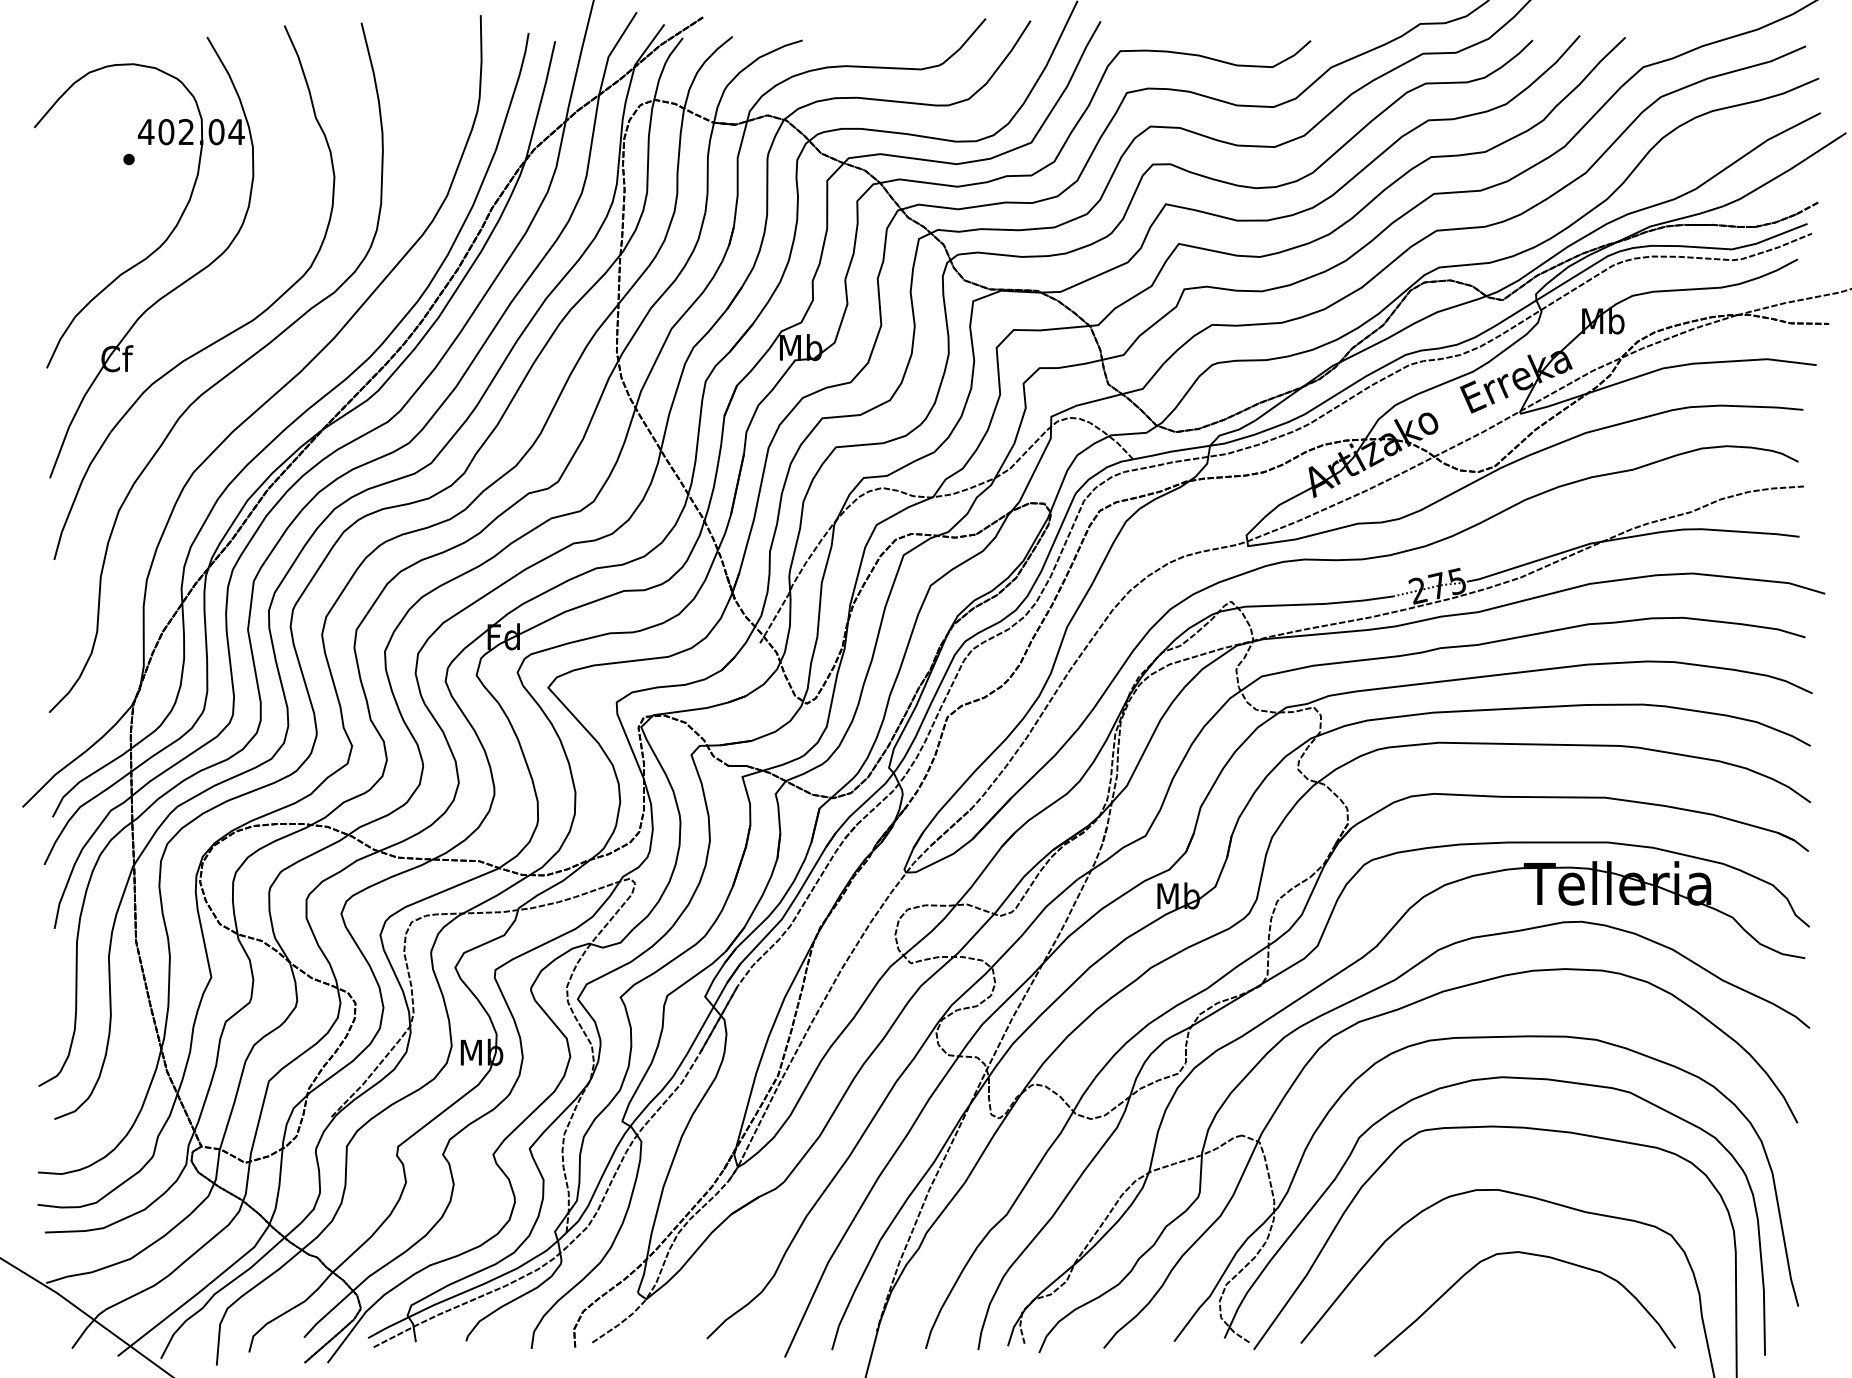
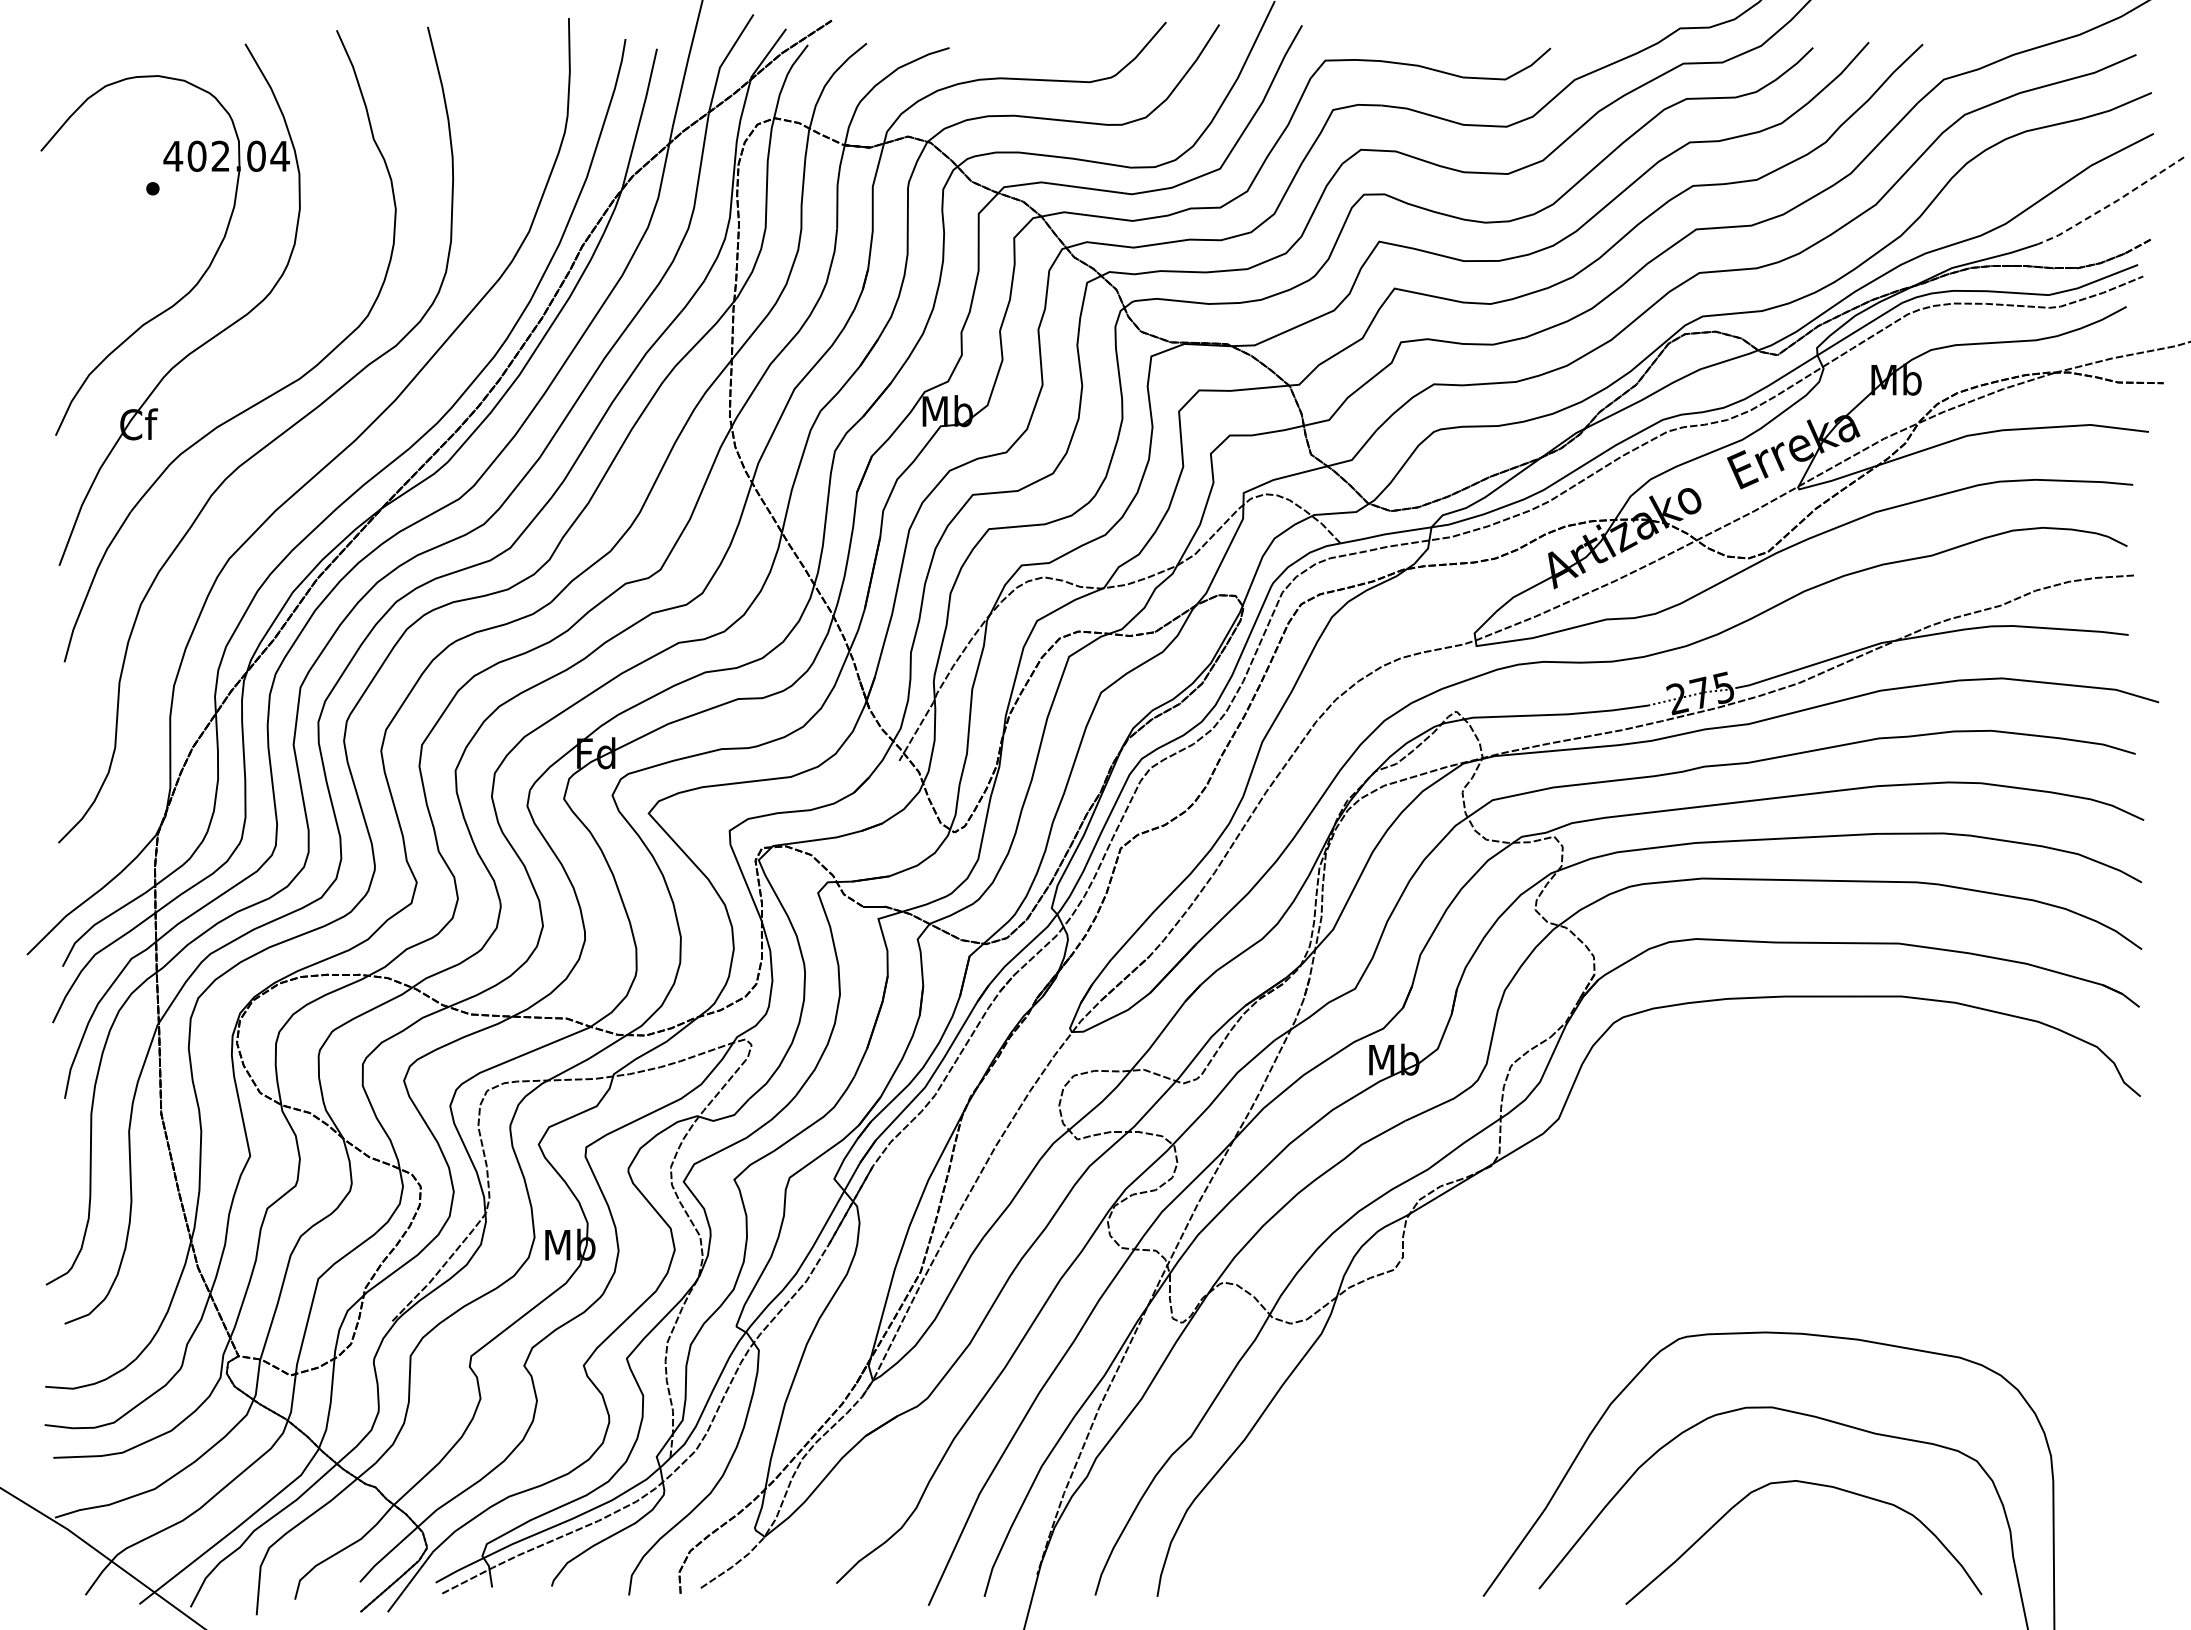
line: (1785, 171) -> (2112, 203), solid -> dashed
part: (1408, 1107) -> (1666, 1310), removed

